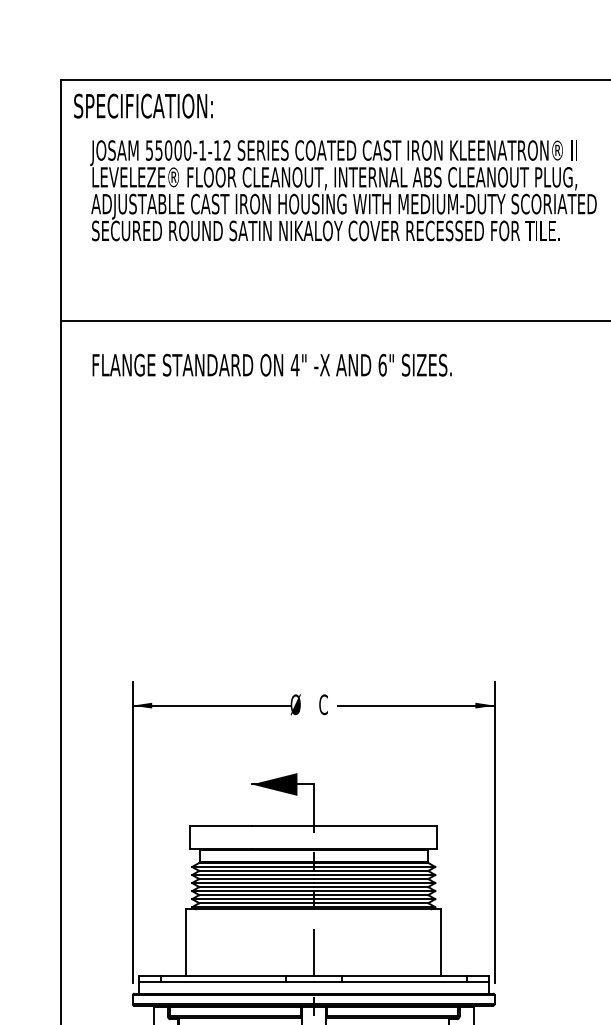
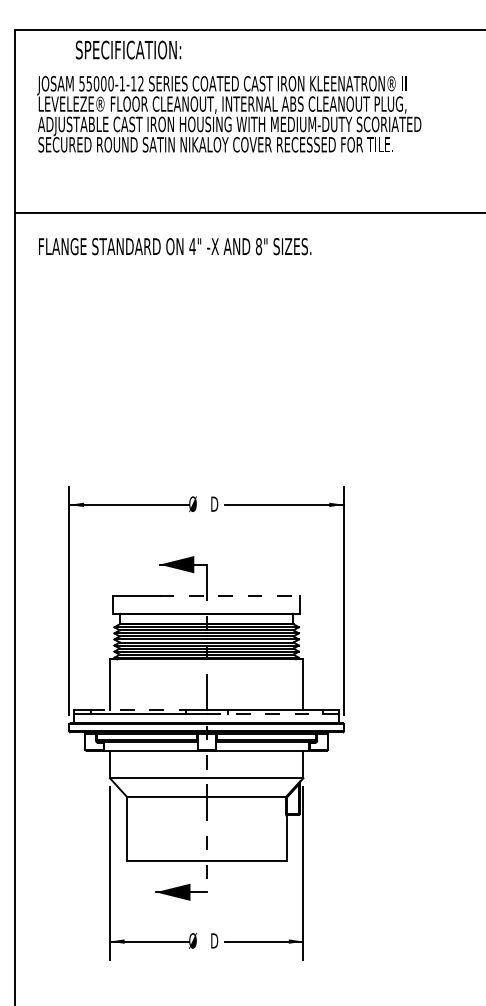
text: (143, 105) -> (128, 49), moved
text: (382, 365) -> (258, 246), 6" -> 8"
text: (324, 703) -> (214, 503), C -> D
line: (345, 826) -> (230, 596), solid -> dashed
line: (223, 975) -> (138, 709), solid -> dashed
line: (401, 981) -> (273, 714), solid -> dashed

